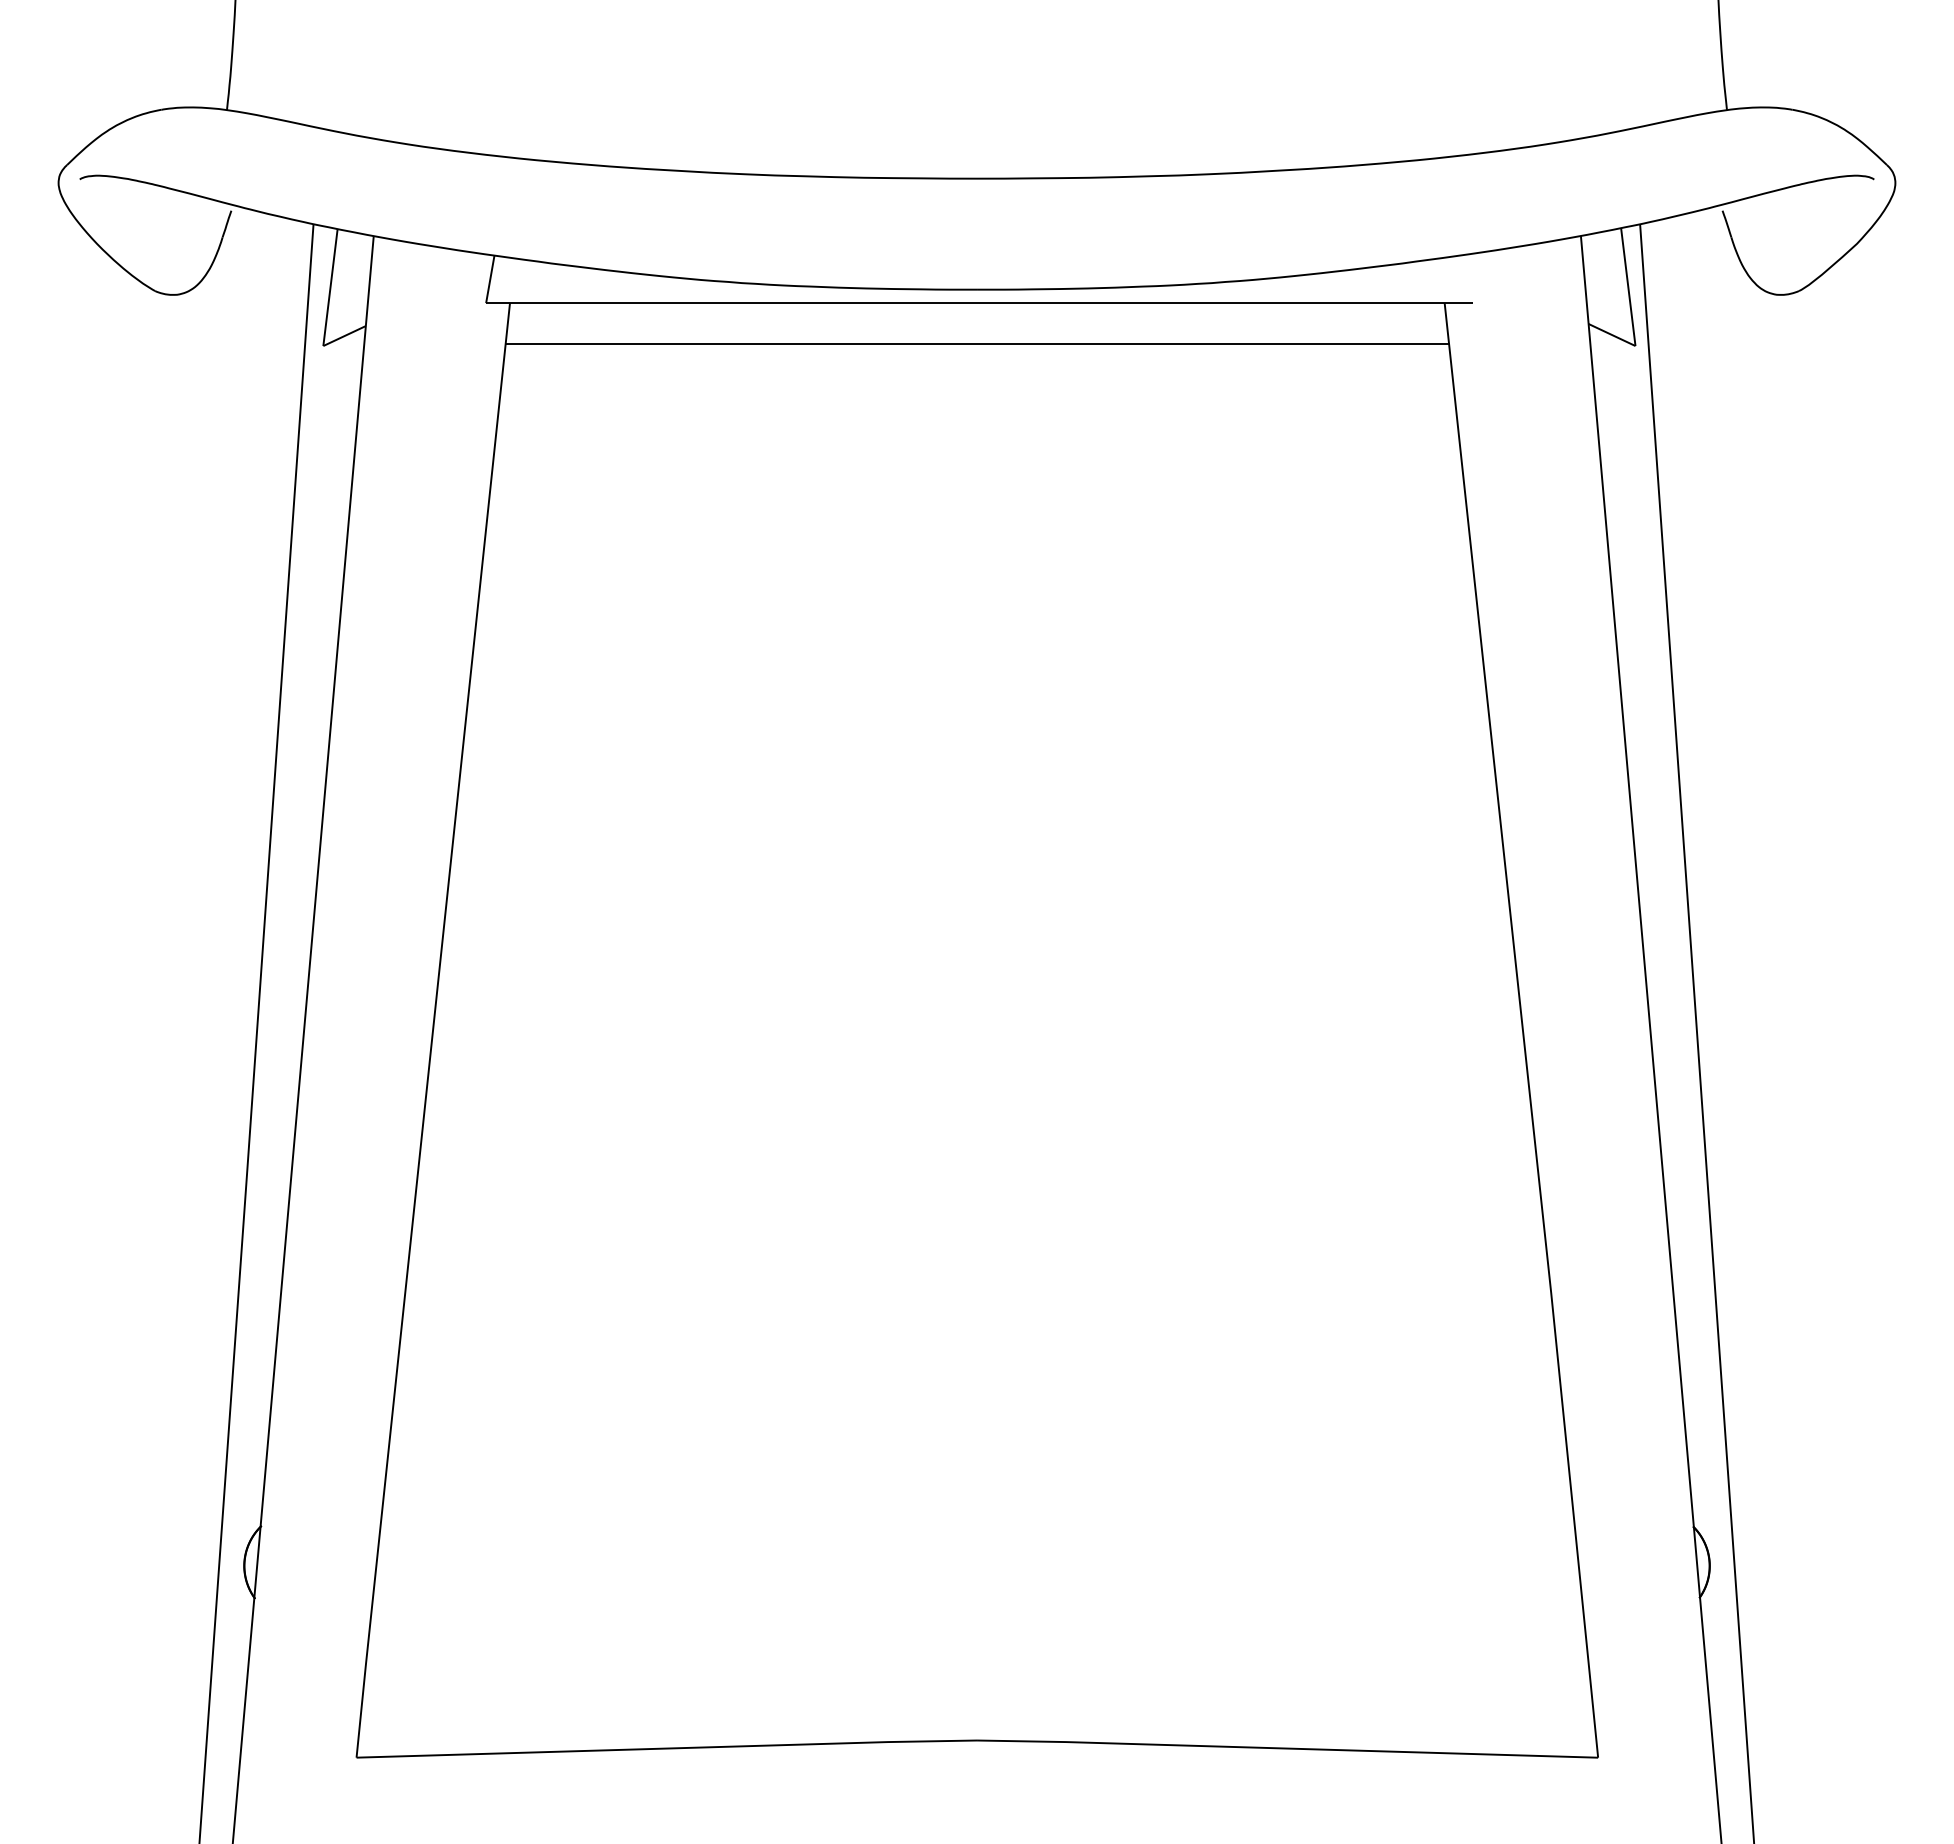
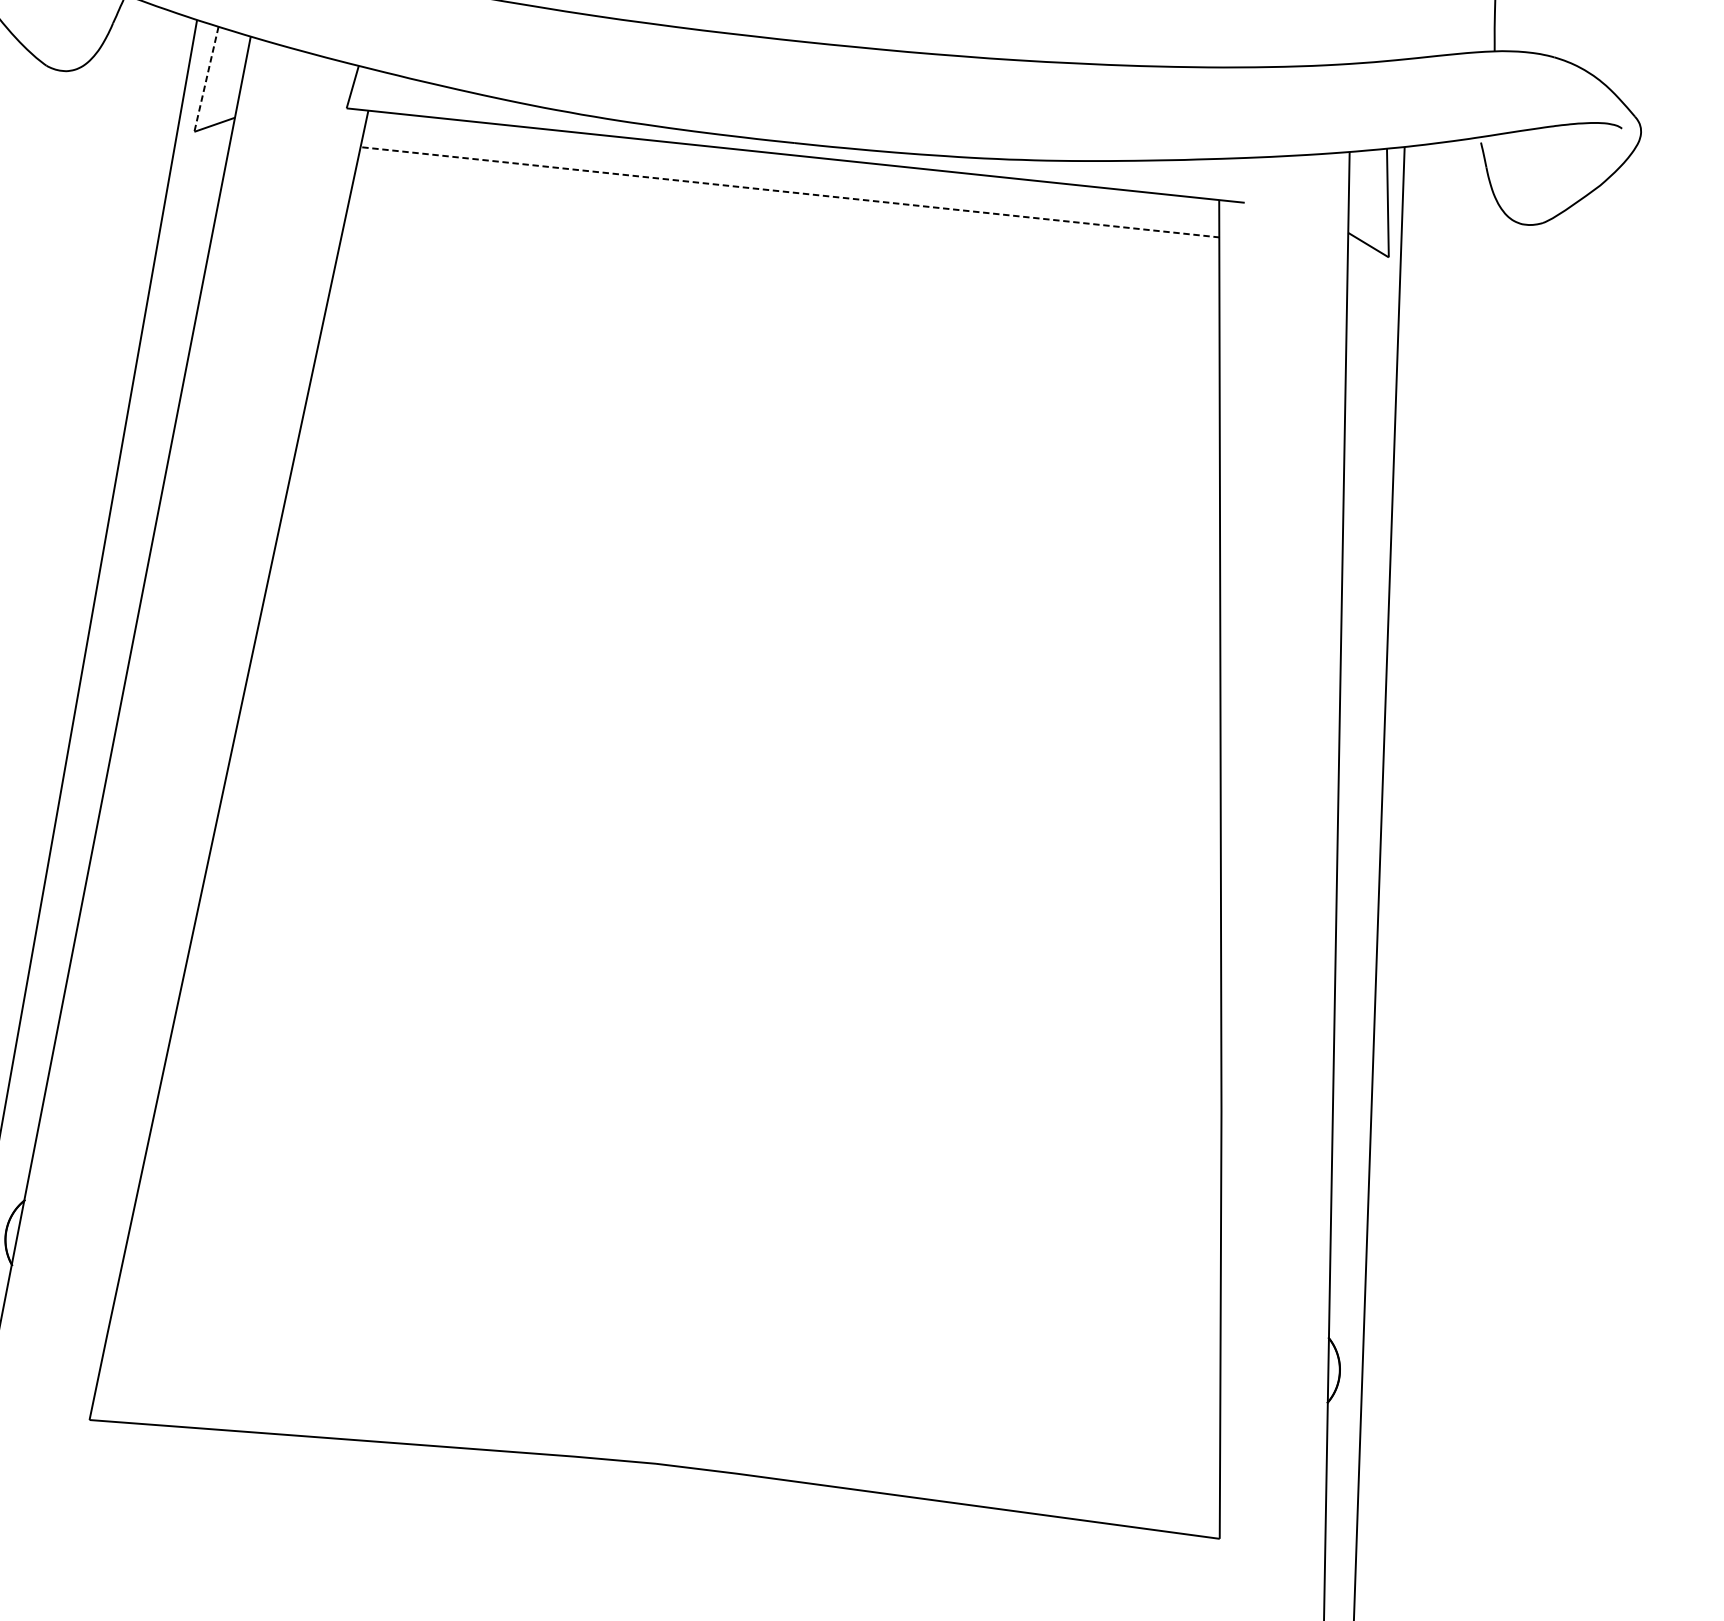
line: (330, 287) -> (206, 79), solid -> dashed
line: (976, 343) -> (789, 192), solid -> dashed

